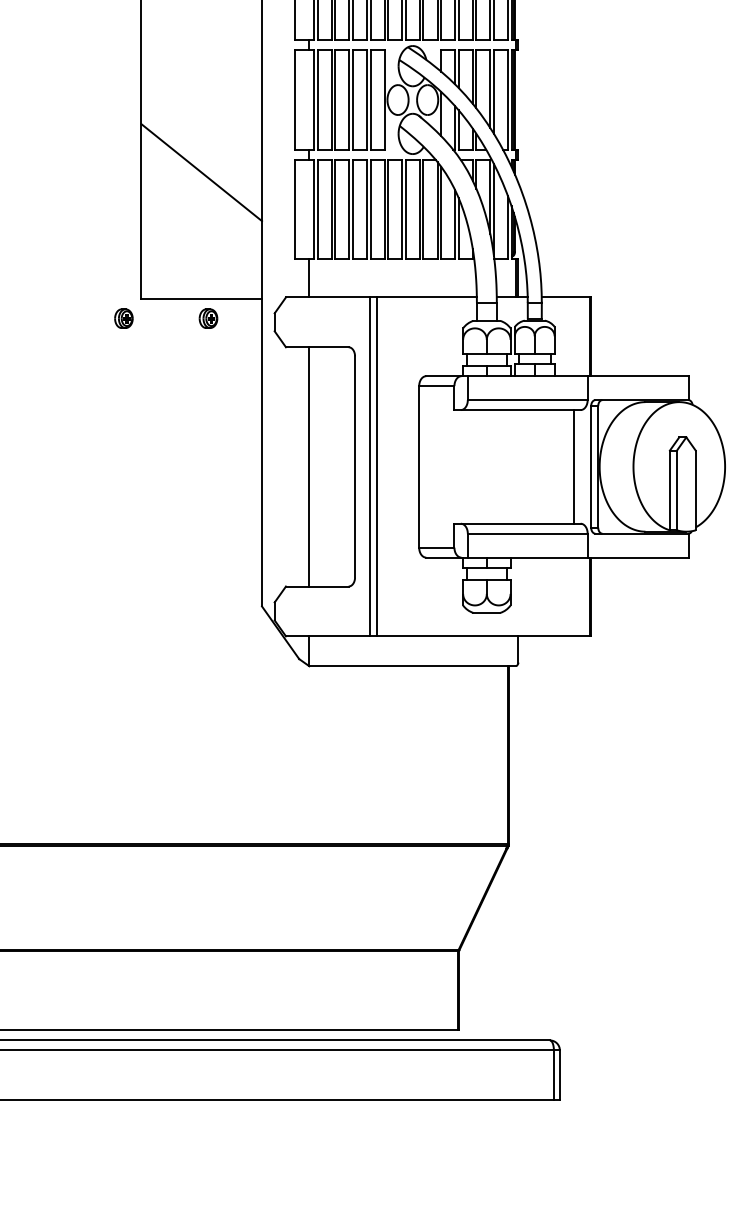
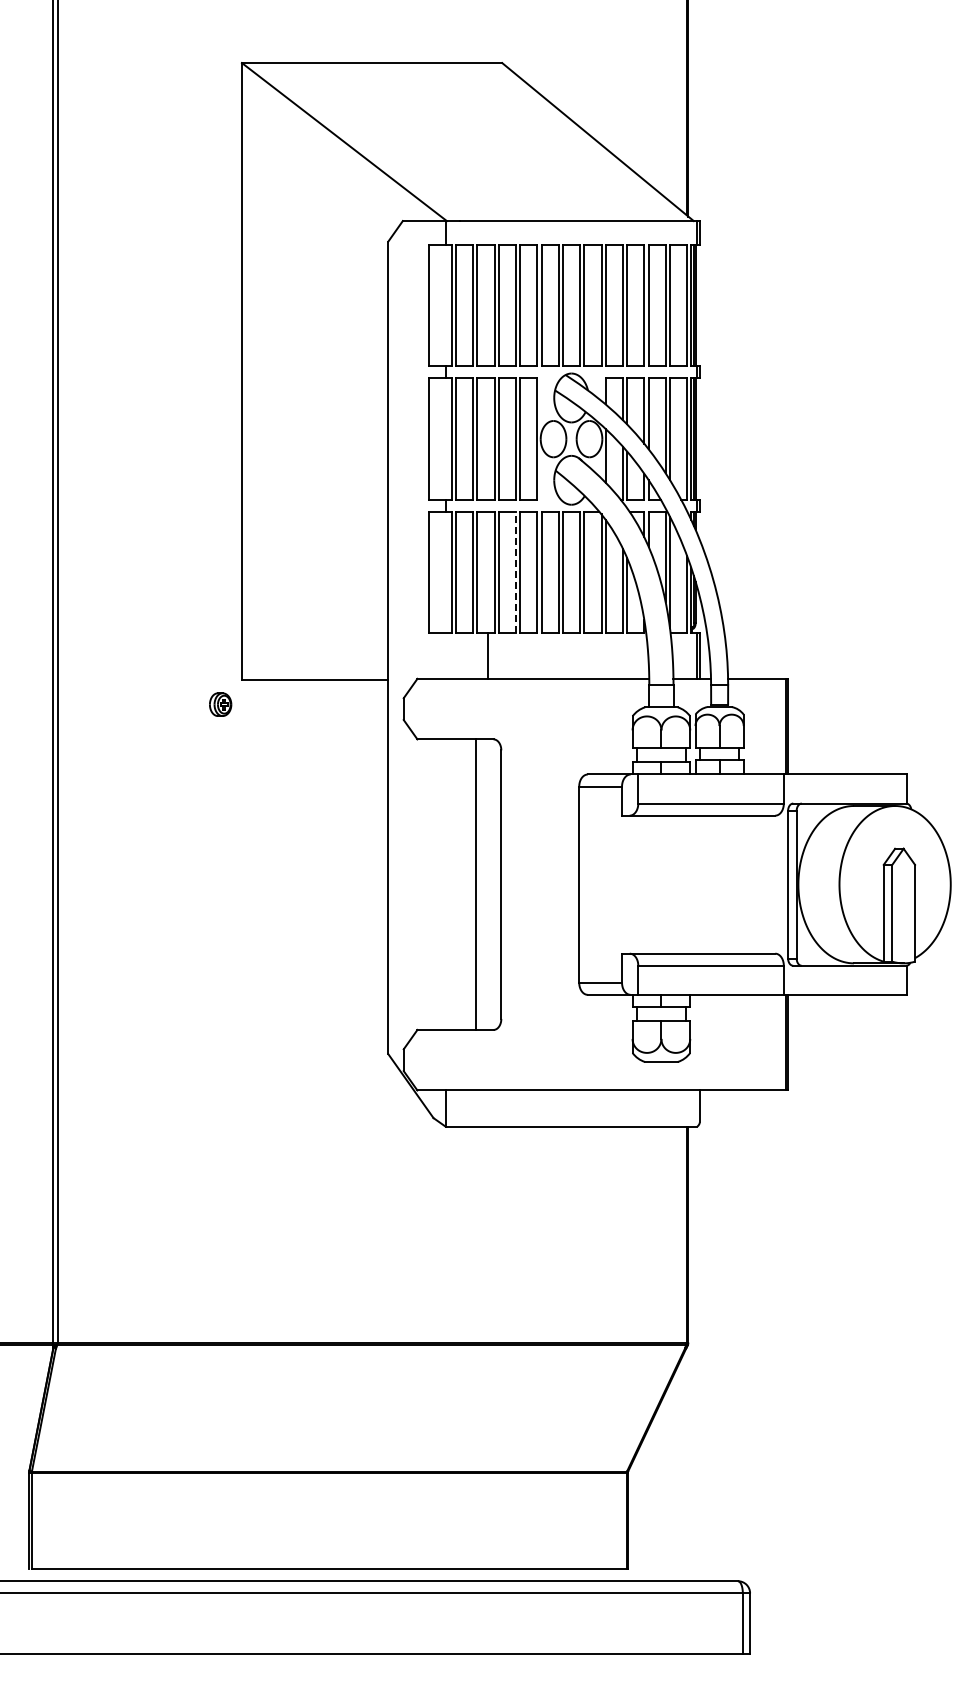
line: (201, 172) -> (314, 527), removed
line: (366, 209) -> (515, 572), solid -> dashed
line: (309, 278) -> (487, 655), moved
part: (207, 318) -> (322, 704), removed
line: (309, 466) -> (475, 884), moved
line: (370, 466) -> (519, 884), removed
line: (377, 466) -> (528, 884), removed
line: (574, 466) -> (767, 884), removed

